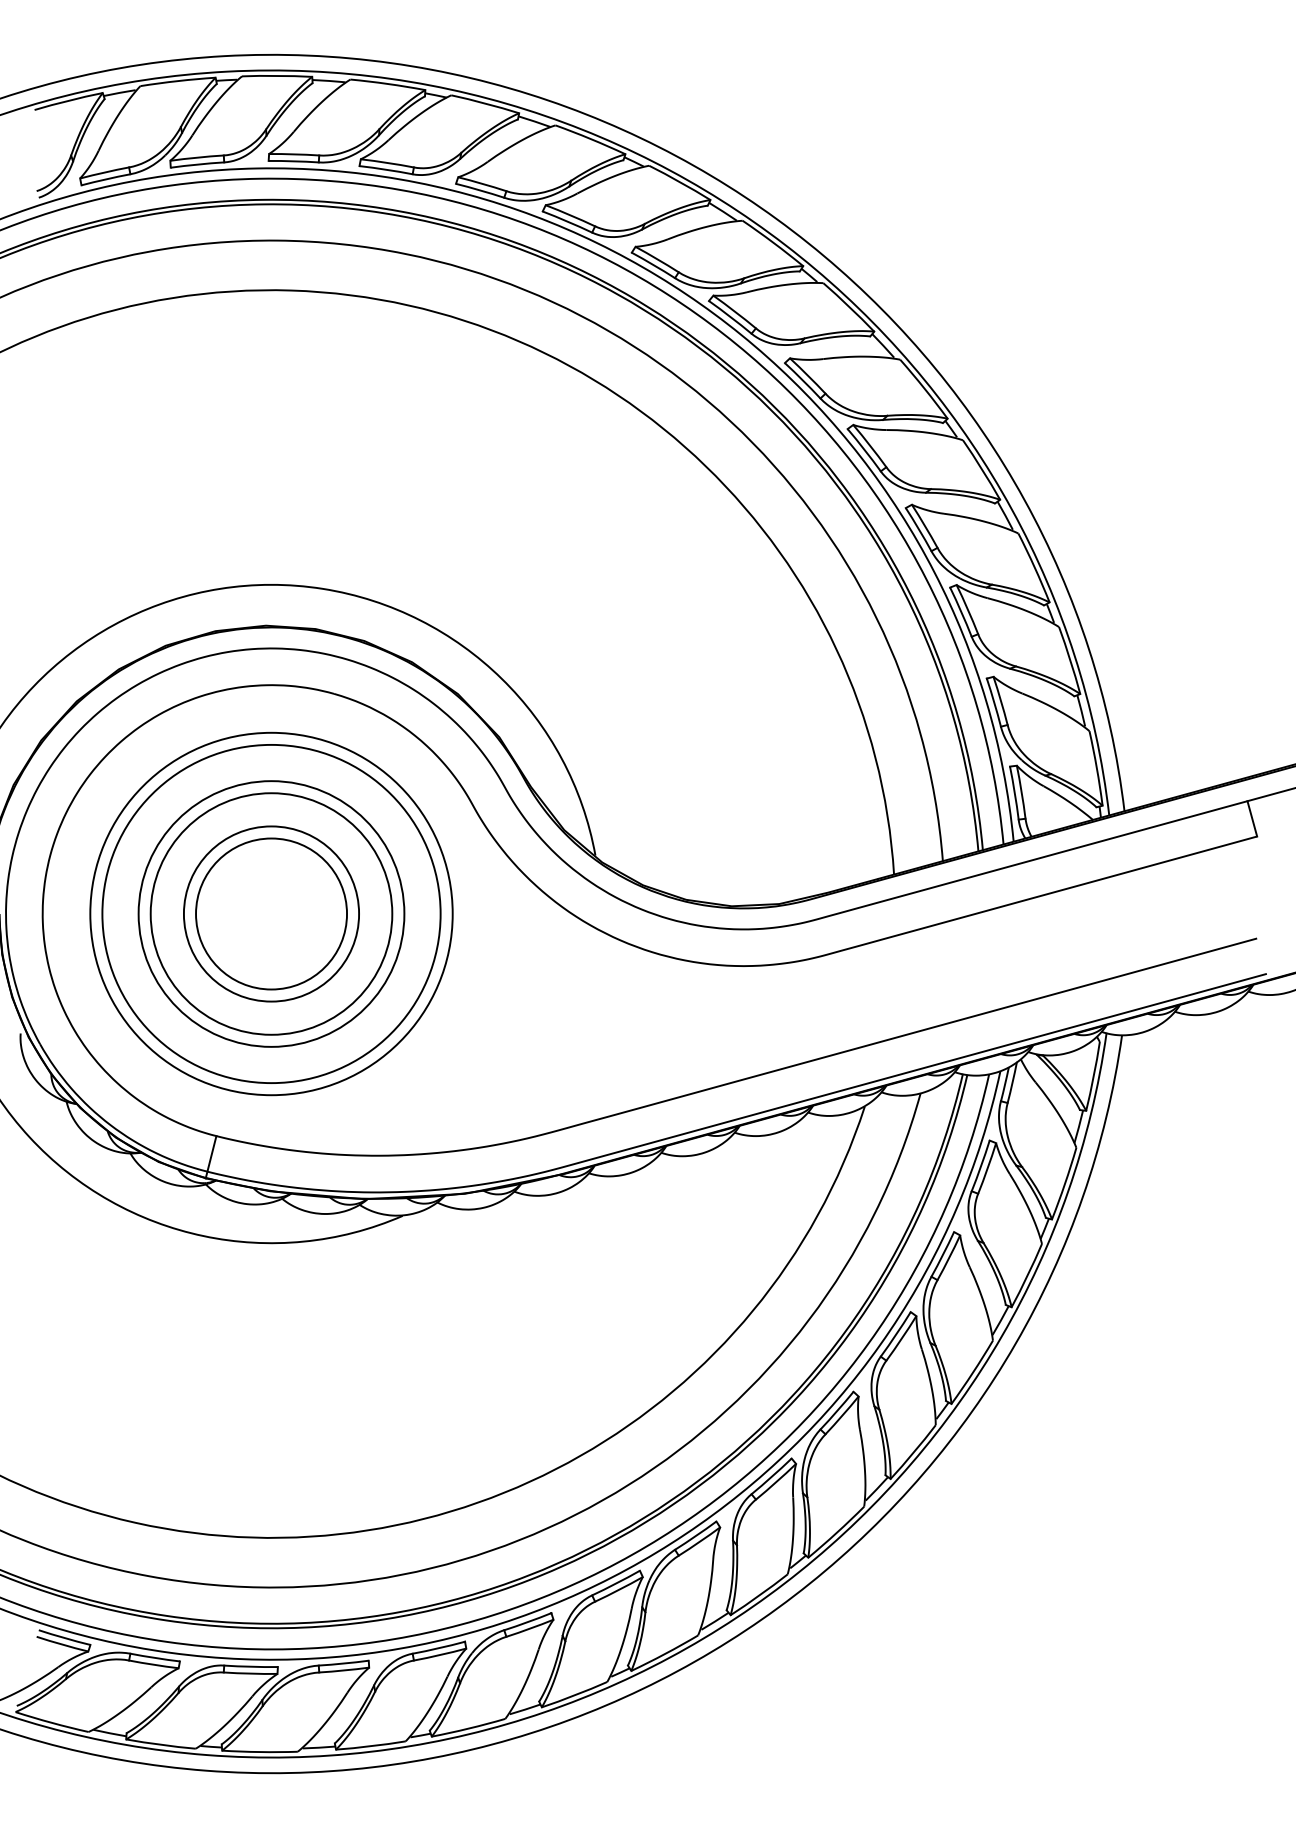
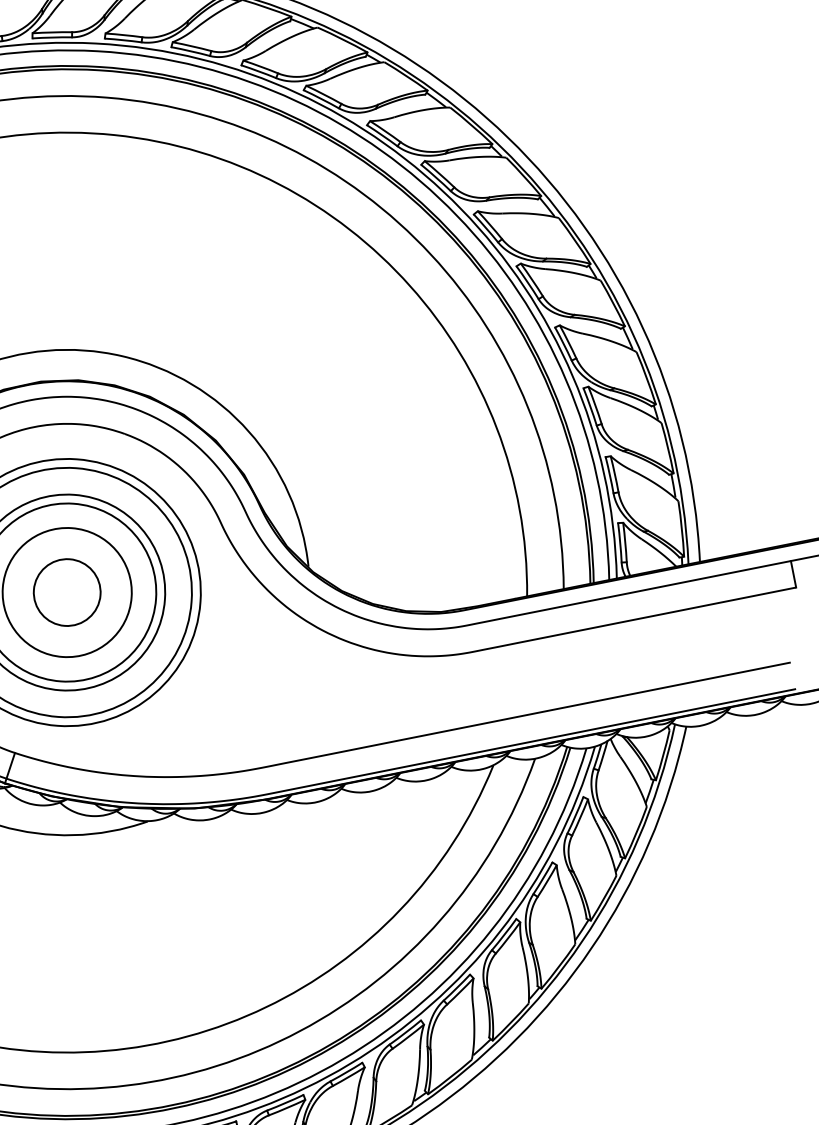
circle: (271, 913) -> (67, 592), size x0.6

